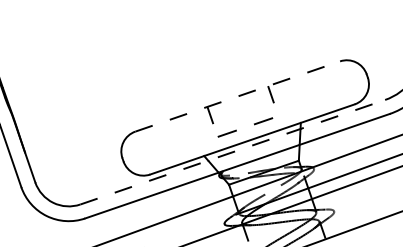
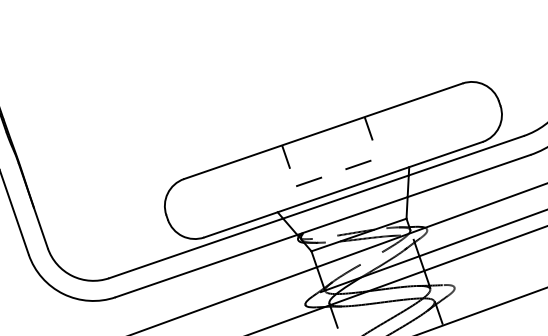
line: (237, 96) -> (323, 131), dashed -> solid
line: (233, 151) -> (317, 206), dashed -> solid

